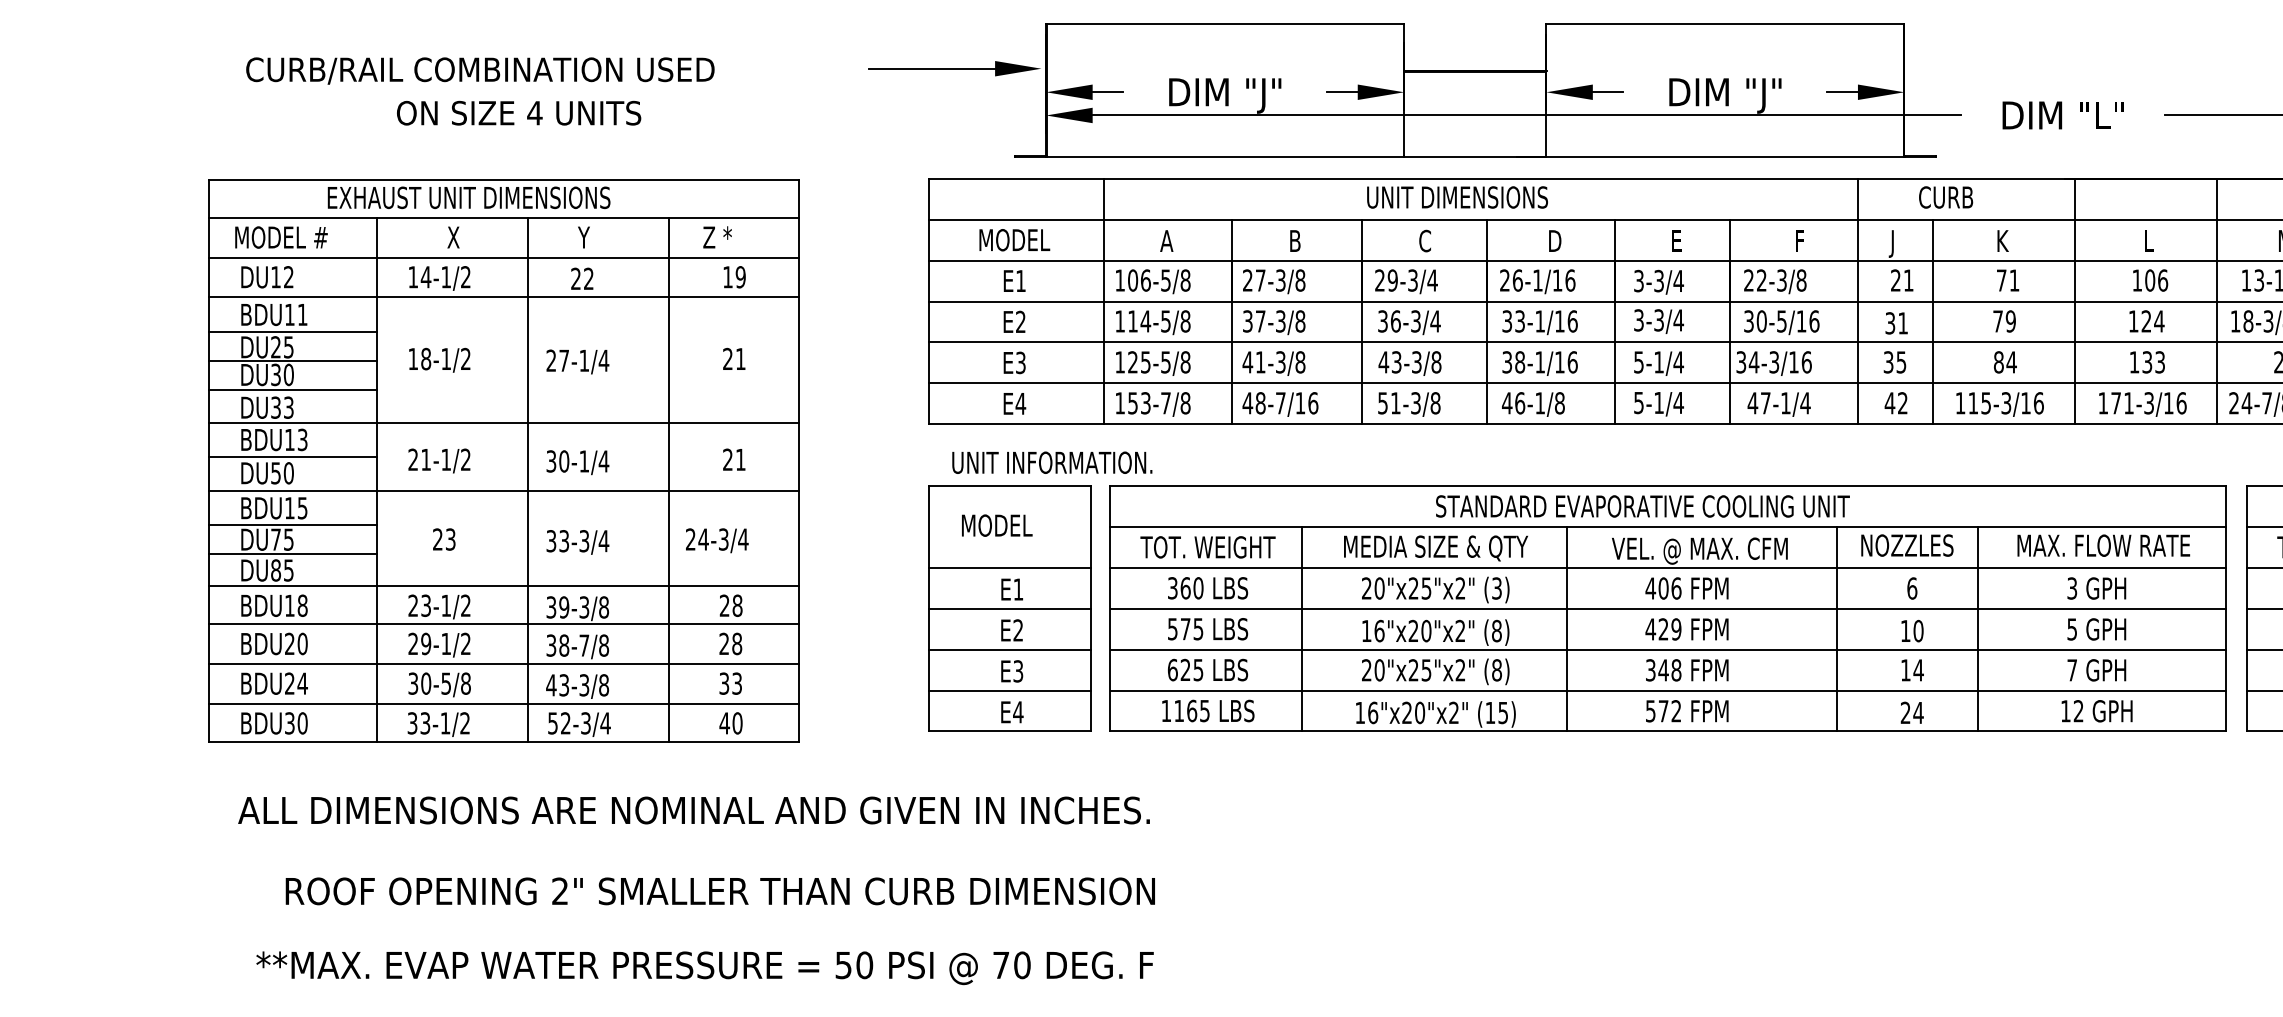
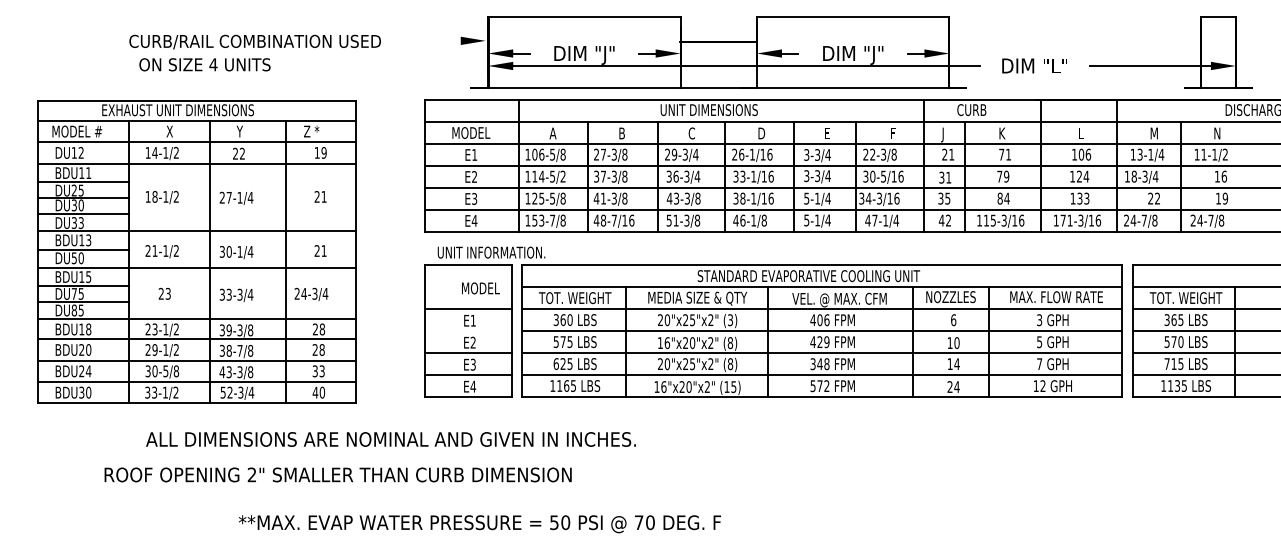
line: (931, 68) -> (426, 40), removed
text: (479, 69) -> (254, 41), moved
text: (1184, 321) -> (562, 176), 114-5/8 -> 114-5/2
text: (996, 525) -> (480, 288), moved
line: (1009, 609) -> (468, 331), removed
text: (693, 810) -> (390, 439), moved
text: (719, 890) -> (337, 474), moved
text: (704, 968) -> (479, 524), moved

